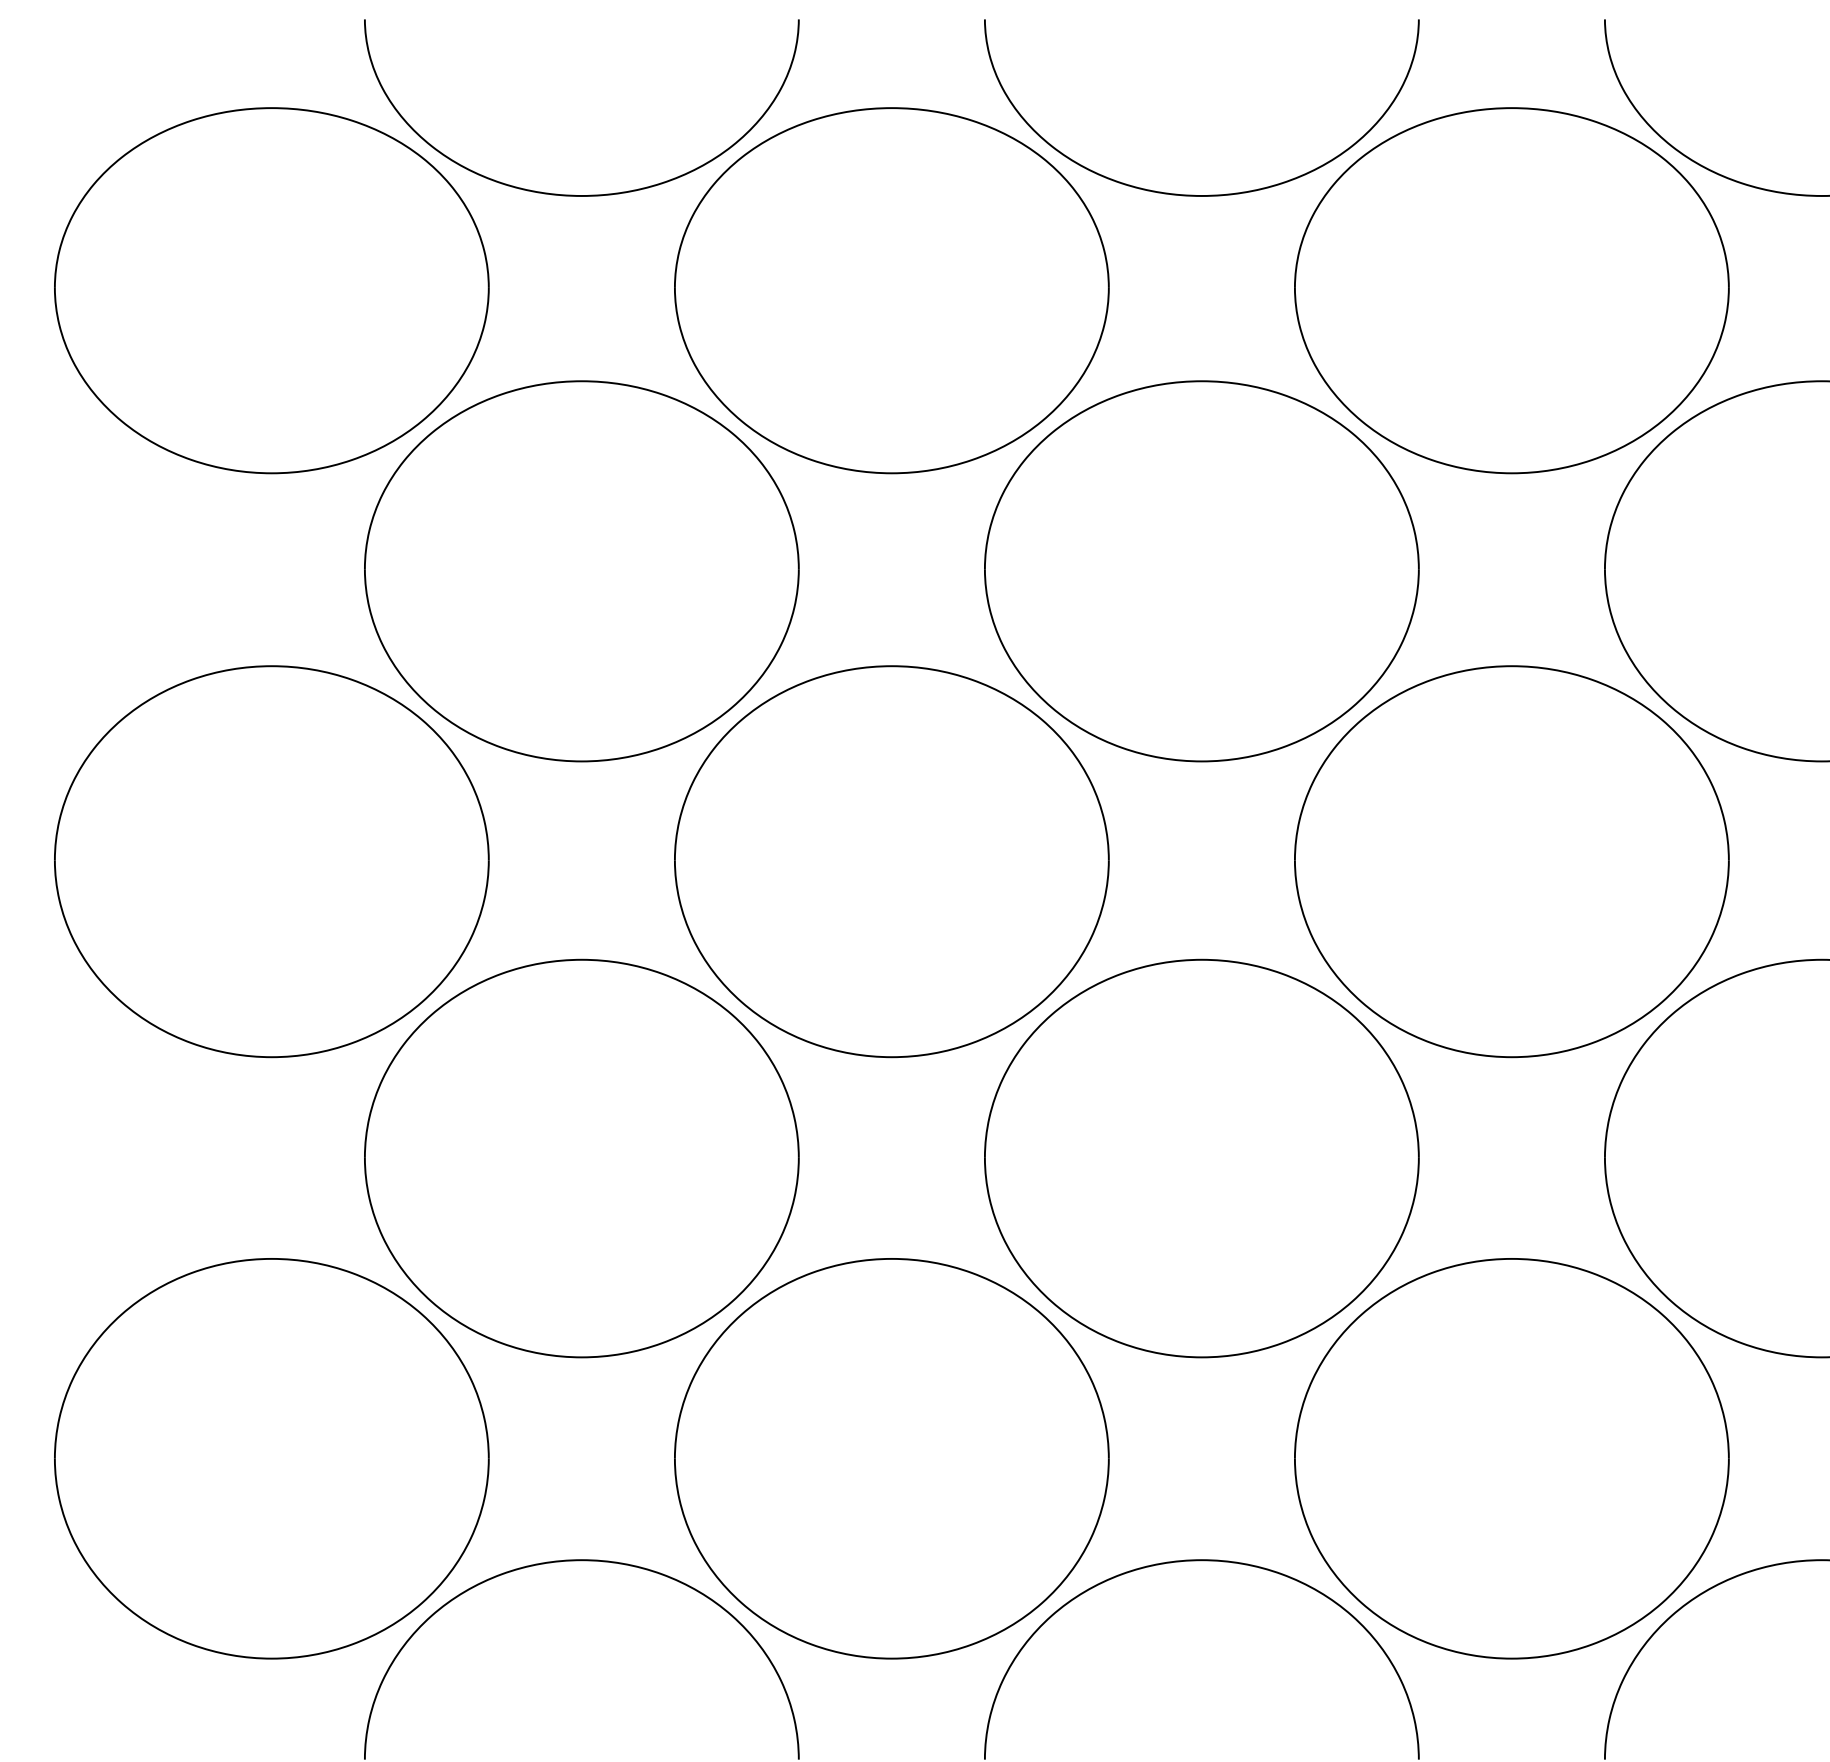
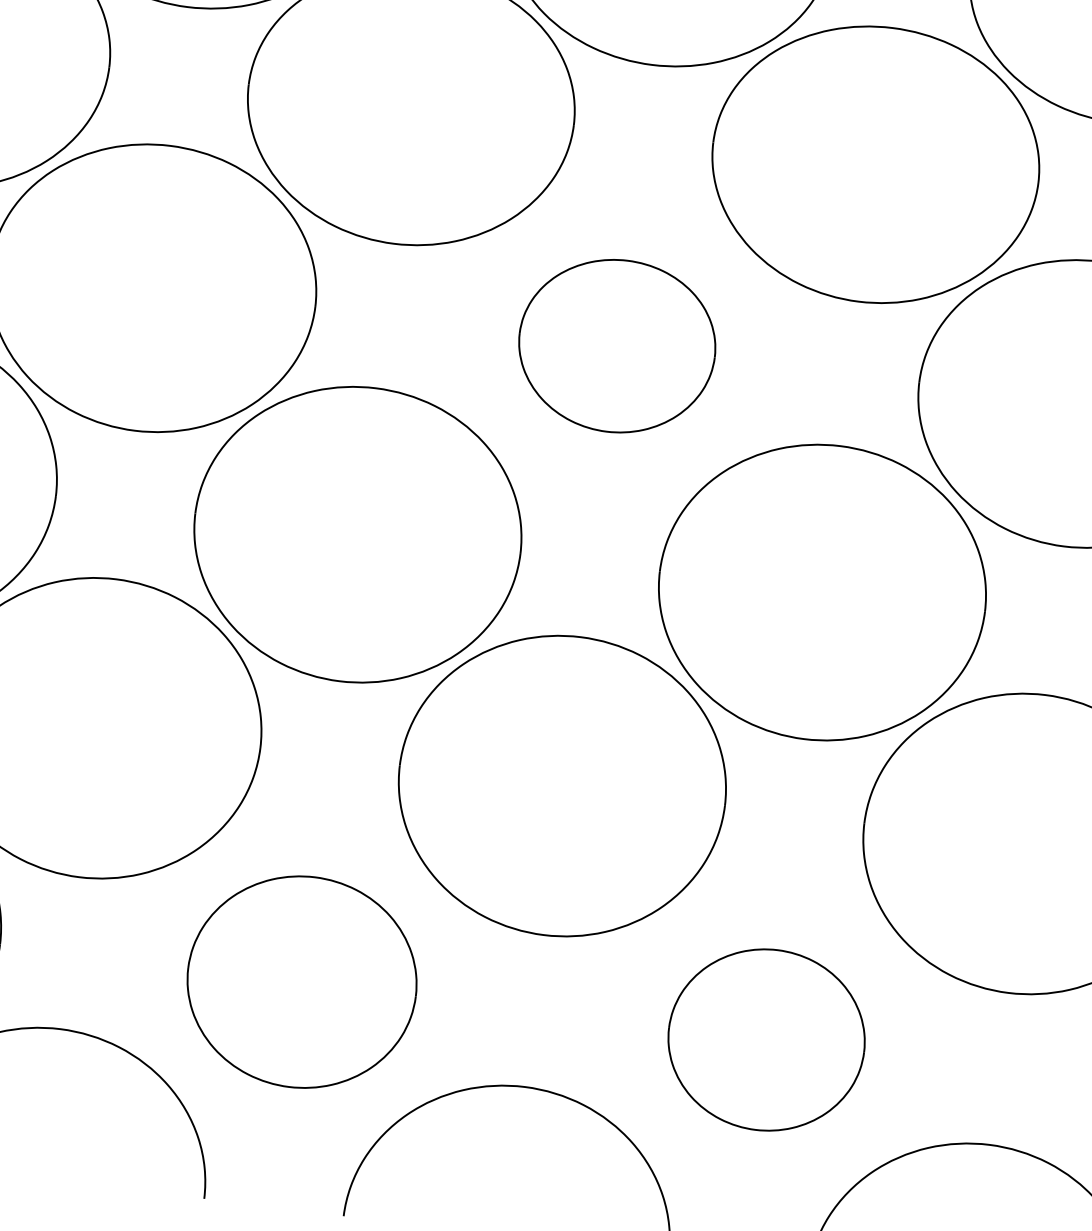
part: (1201, 571) -> (616, 346), size x0.6
part: (891, 1458) -> (301, 981), size x0.7
part: (1511, 1458) -> (766, 1039), size x0.6

